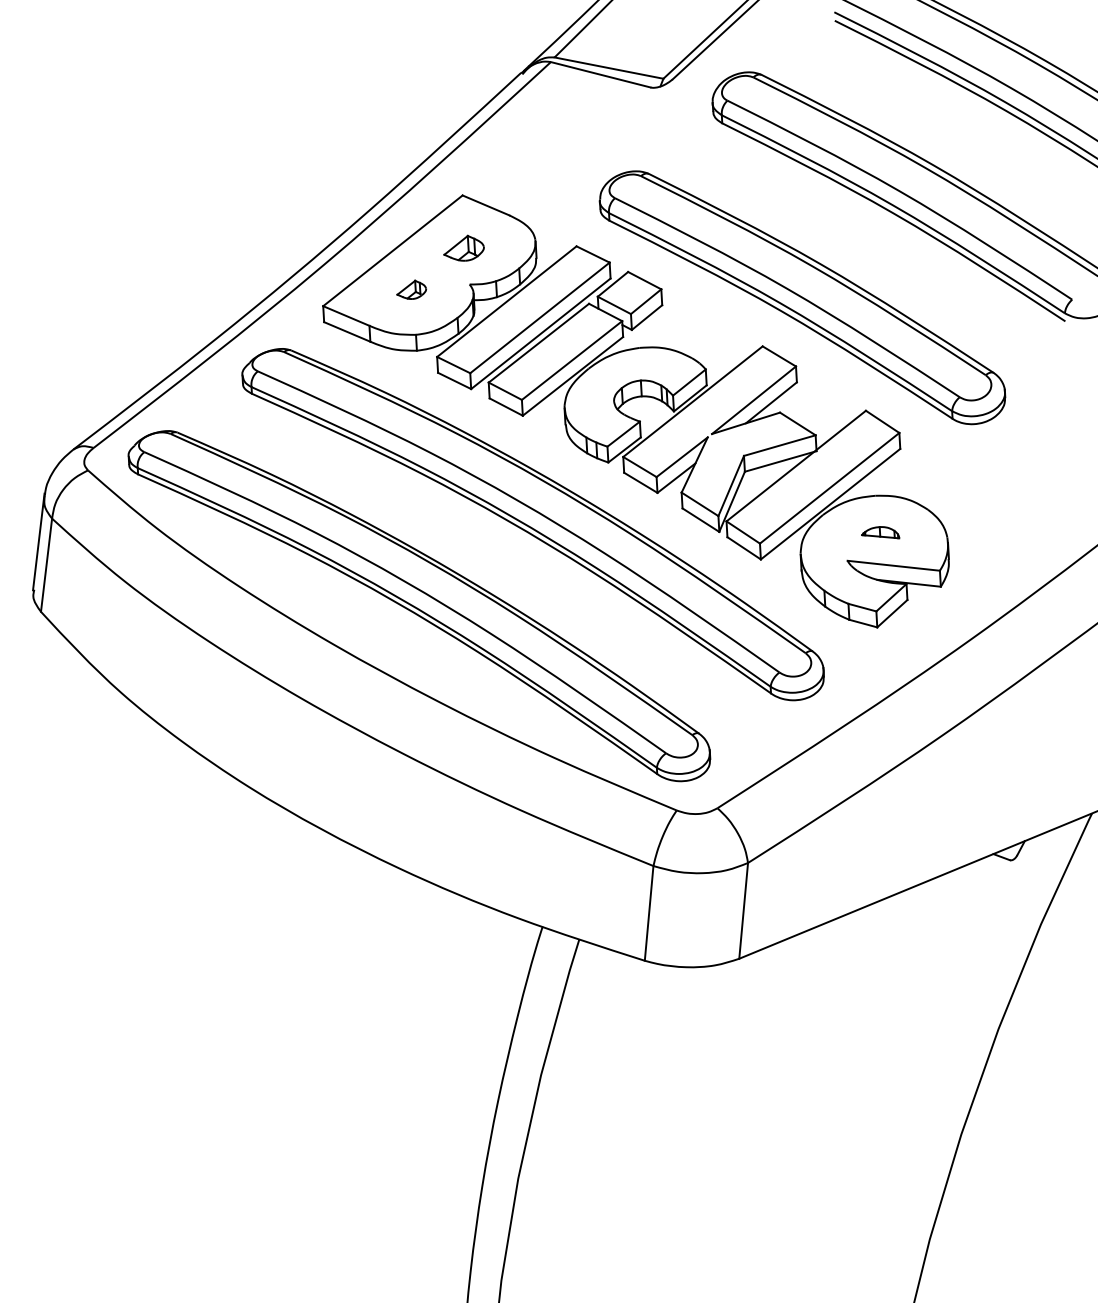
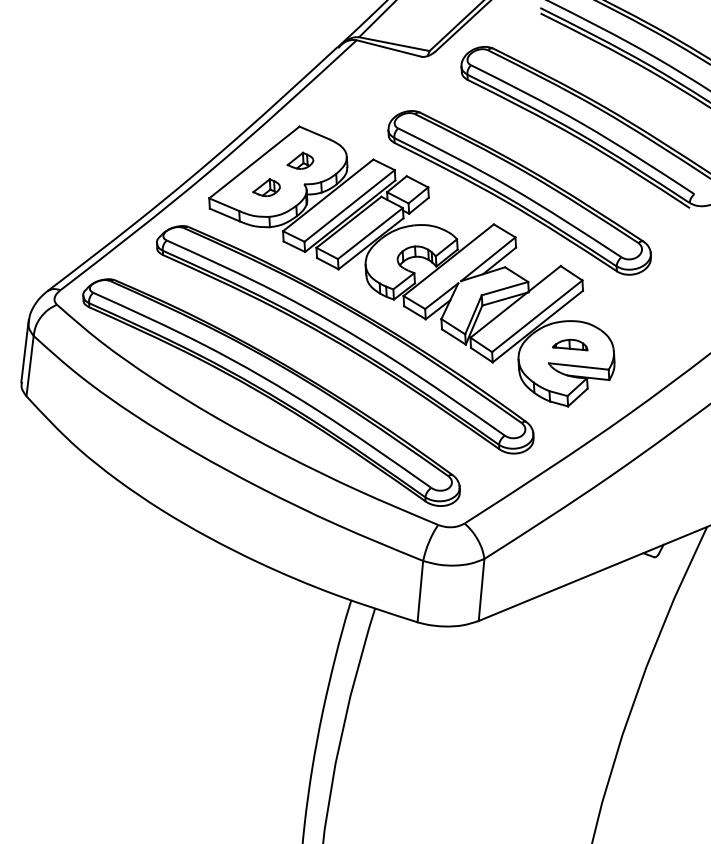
part: (411, 289) -> (266, 187), size x1.43
part: (880, 531) -> (570, 344), size x1.43

